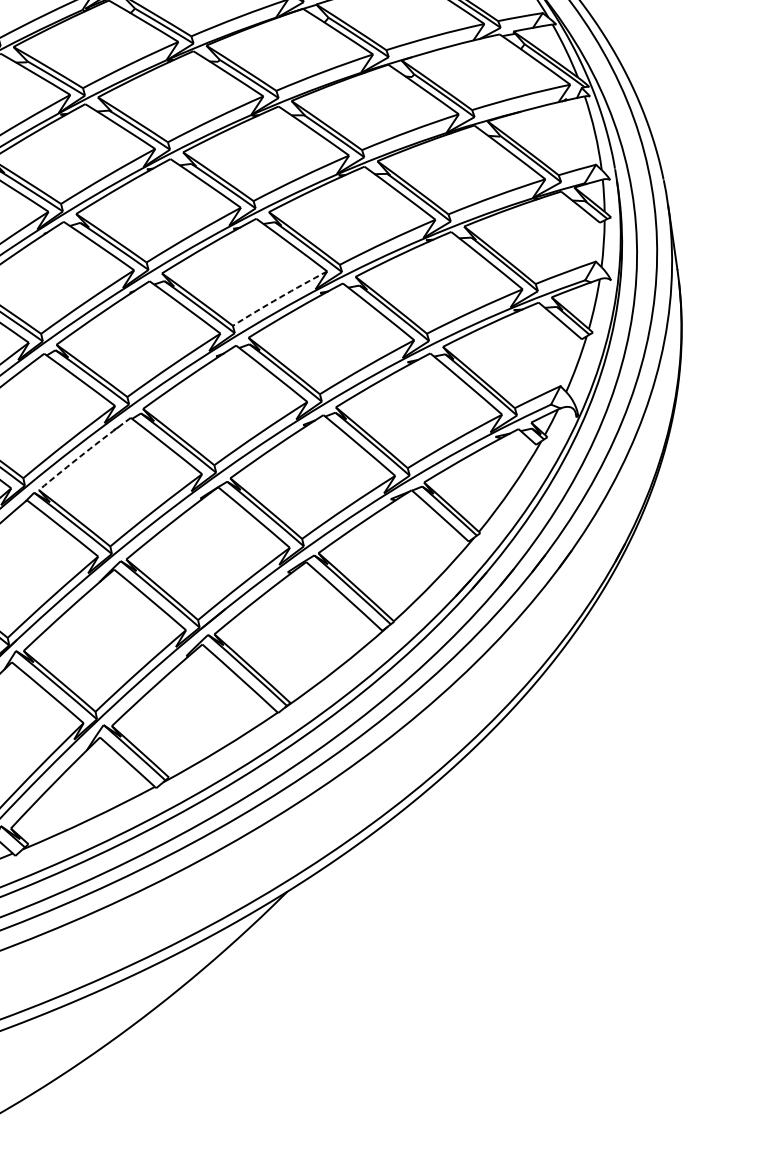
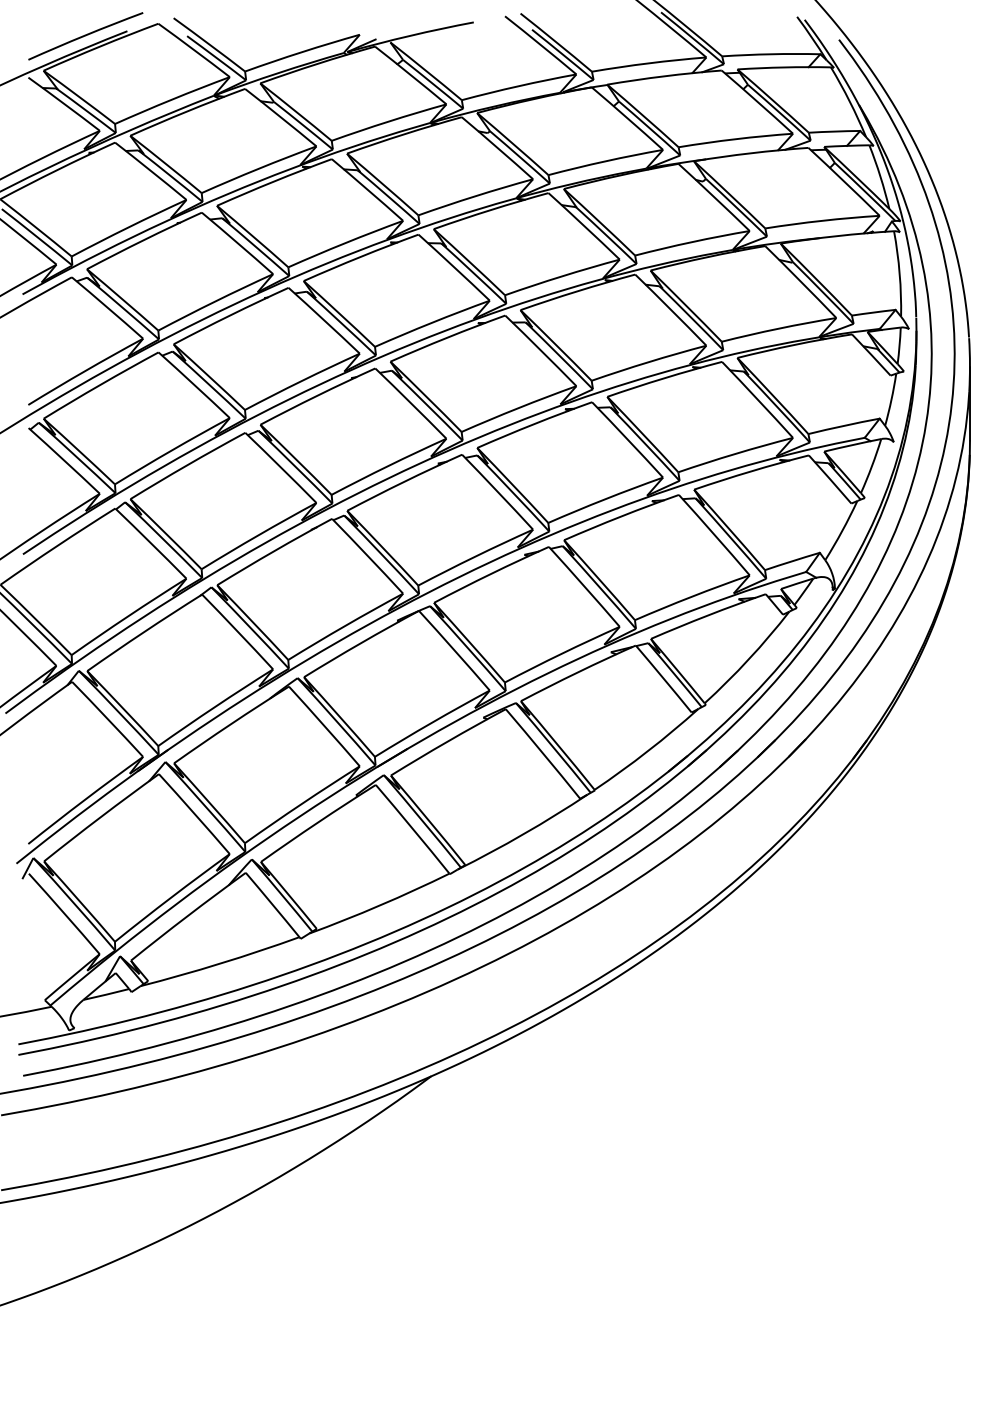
arc: (279, 298) -> (518, 408), dashed -> solid
arc: (84, 453) -> (274, 551), dashed -> solid

